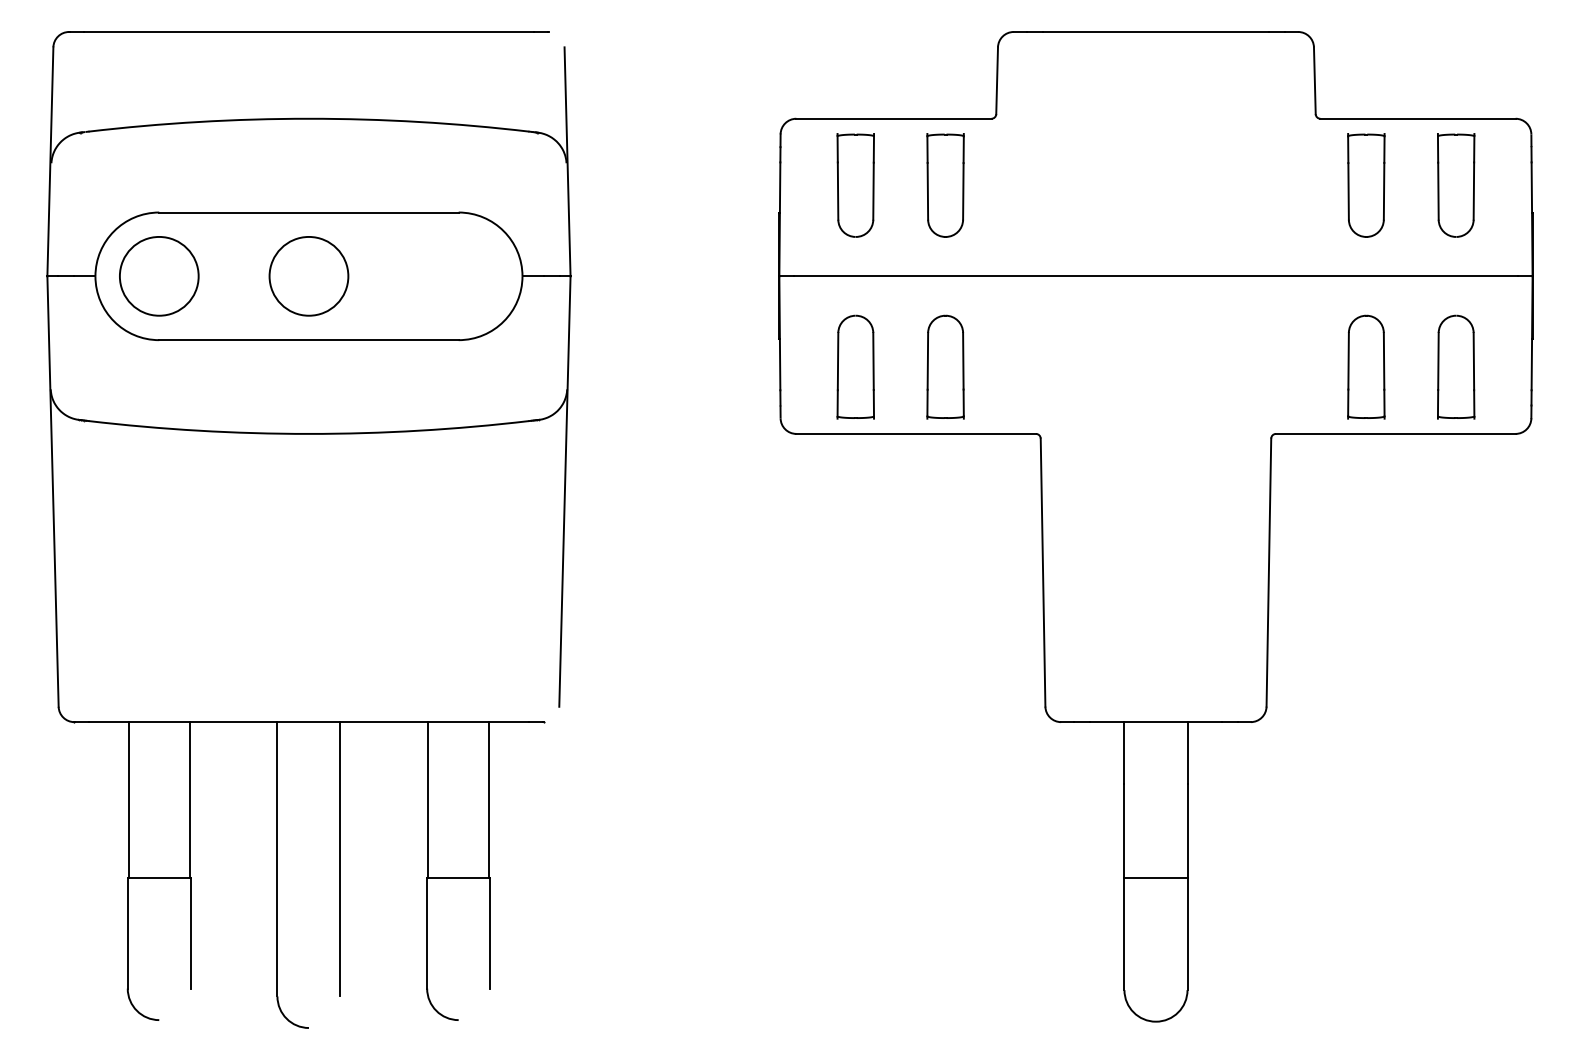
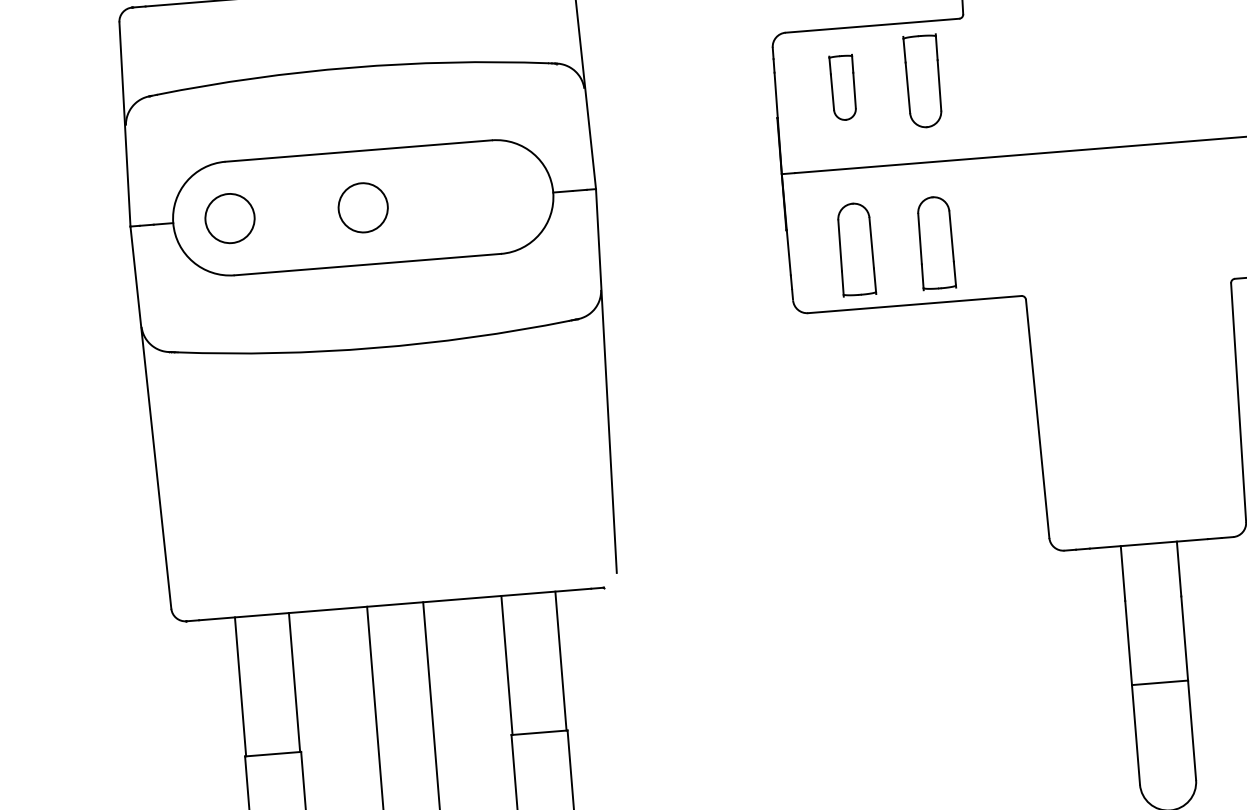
part: (855, 185) -> (843, 87), size x0.7
circle: (158, 275) -> (229, 217), size x0.7
circle: (308, 275) -> (362, 207), size x0.7

